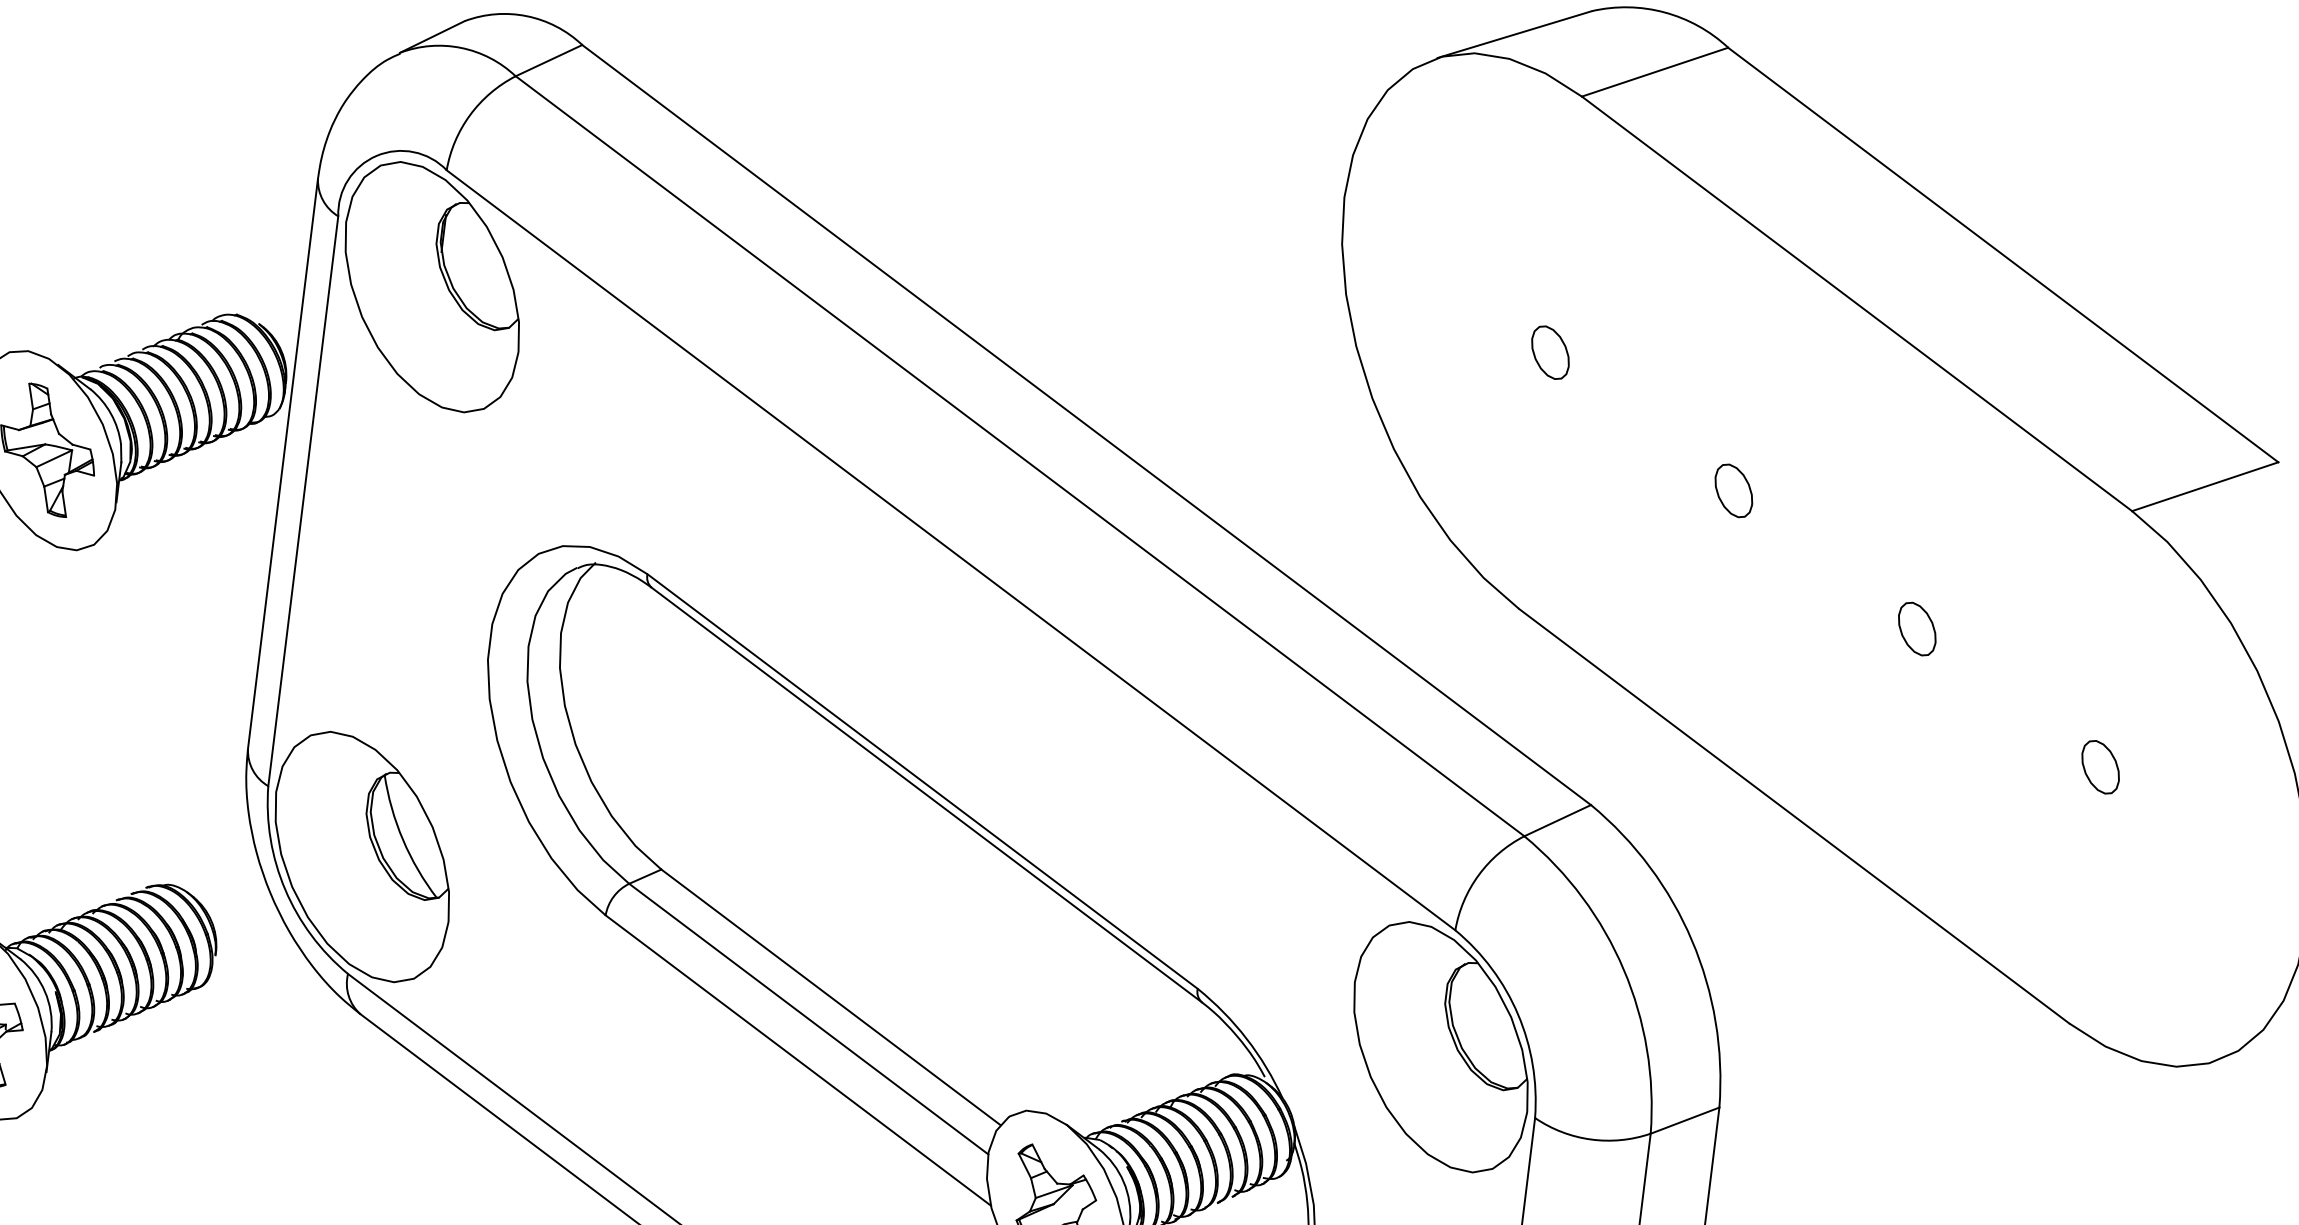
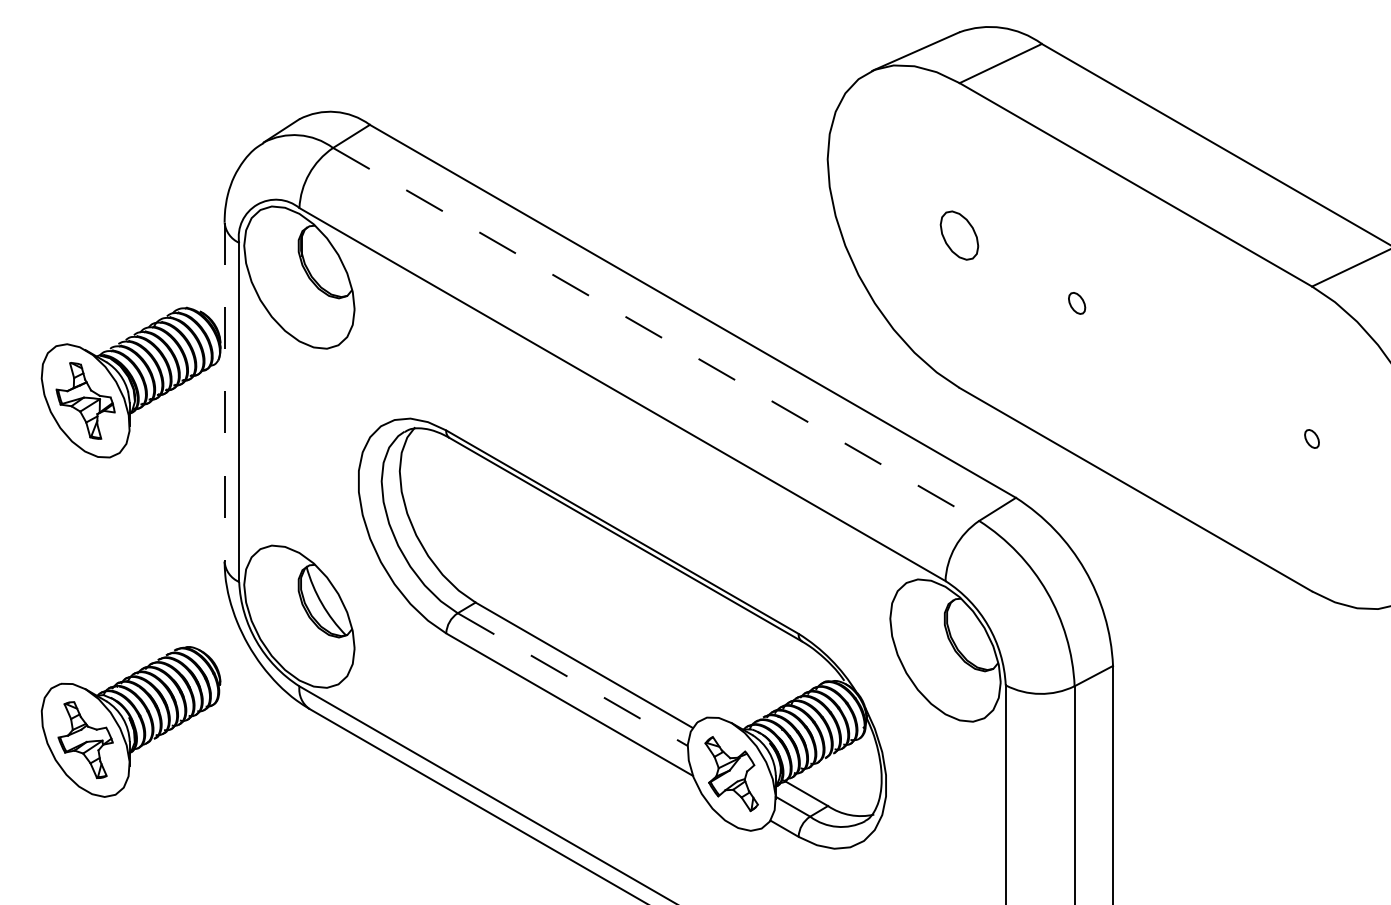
part: (1550, 352) -> (959, 235), size x1.6
line: (1020, 456) -> (656, 334), solid -> dashed
line: (282, 464) -> (224, 392), solid -> dashed
part: (1732, 490) -> (1076, 303), size x0.7
part: (1917, 629) -> (1194, 371), removed
part: (2099, 766) -> (1311, 438), size x0.6
line: (808, 1018) -> (572, 679), solid -> dashed

